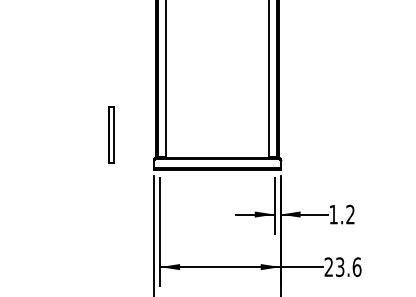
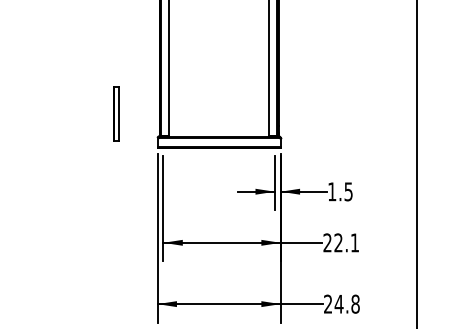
text: (350, 214) -> (348, 191), 1.2 -> 1.5
text: (348, 266) -> (346, 242), 23.6 -> 22.1

